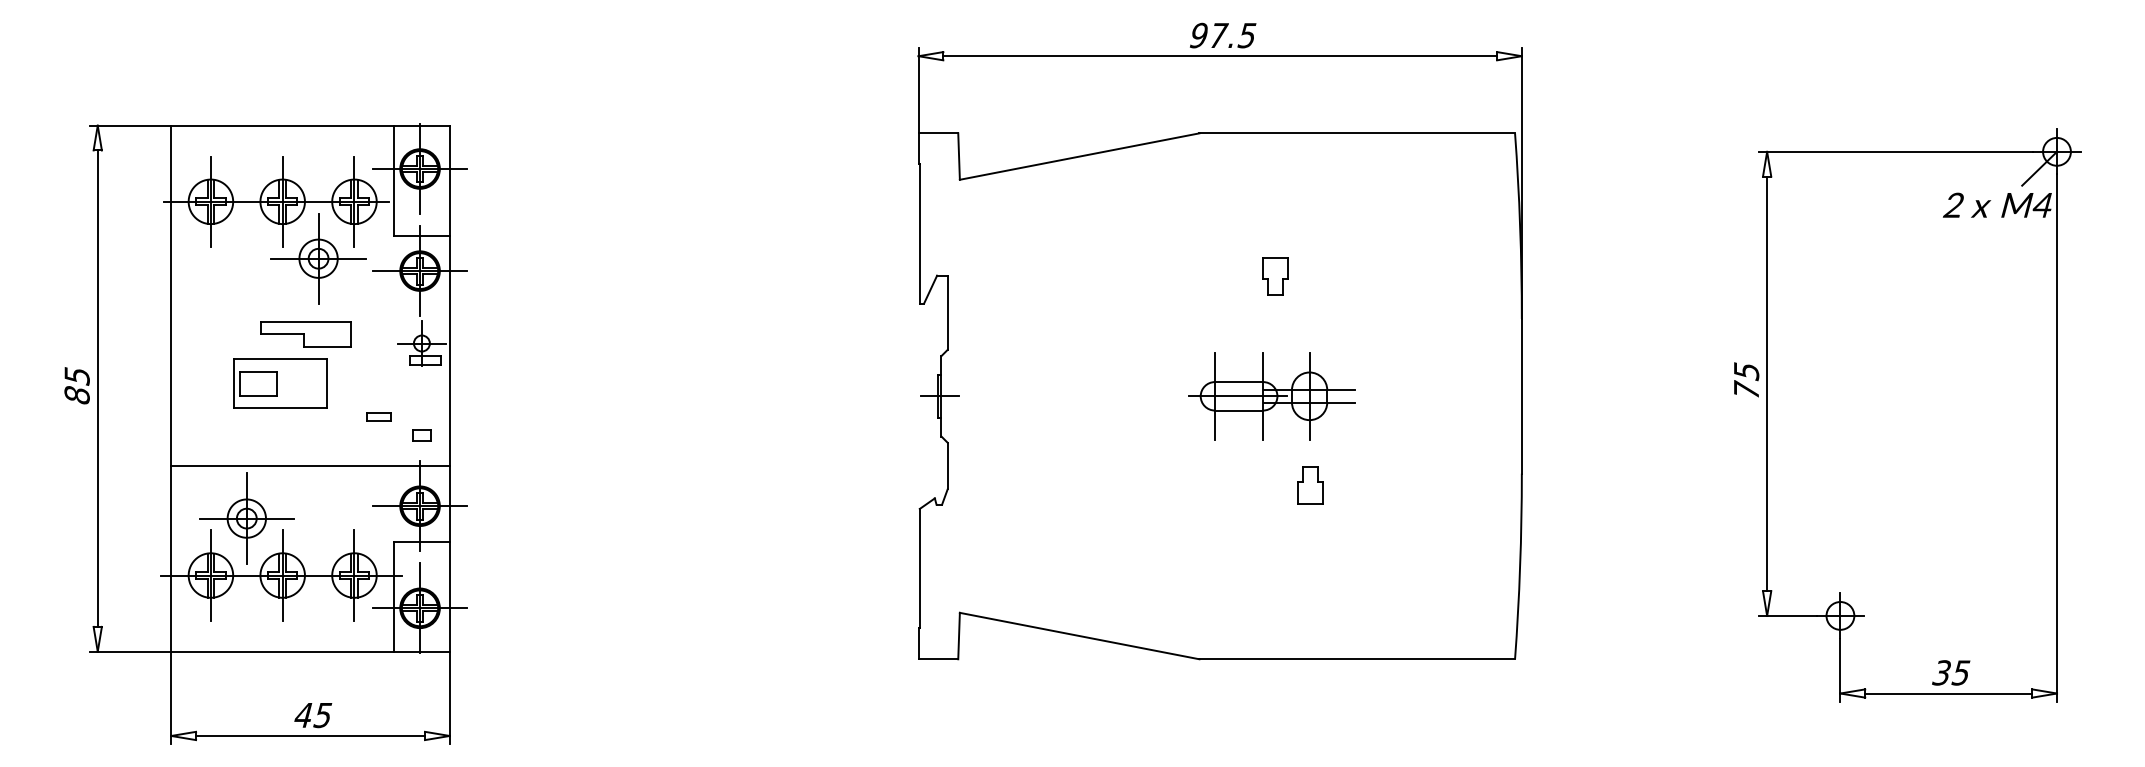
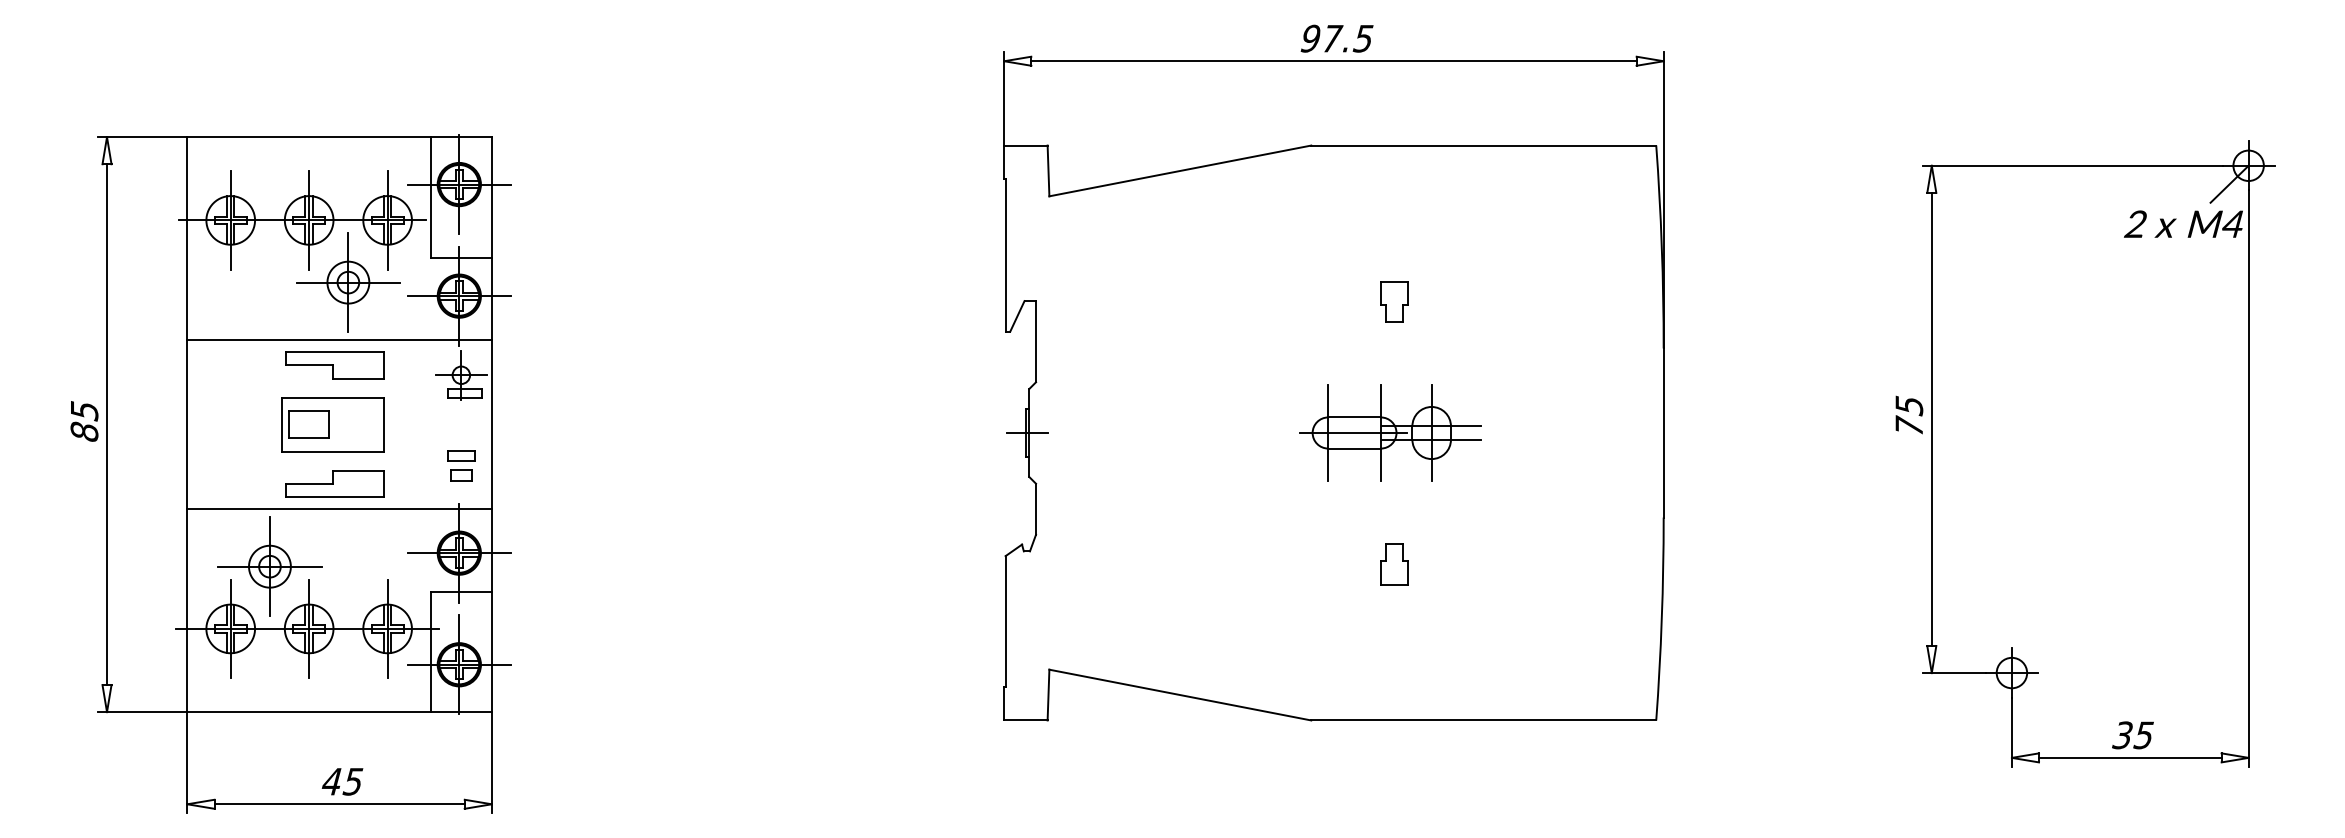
line: (310, 311) -> (339, 340), added
part: (280, 383) -> (332, 424), moved
part: (378, 416) -> (460, 455), moved
part: (305, 442) -> (334, 483), added
part: (1310, 485) -> (1394, 564), moved

